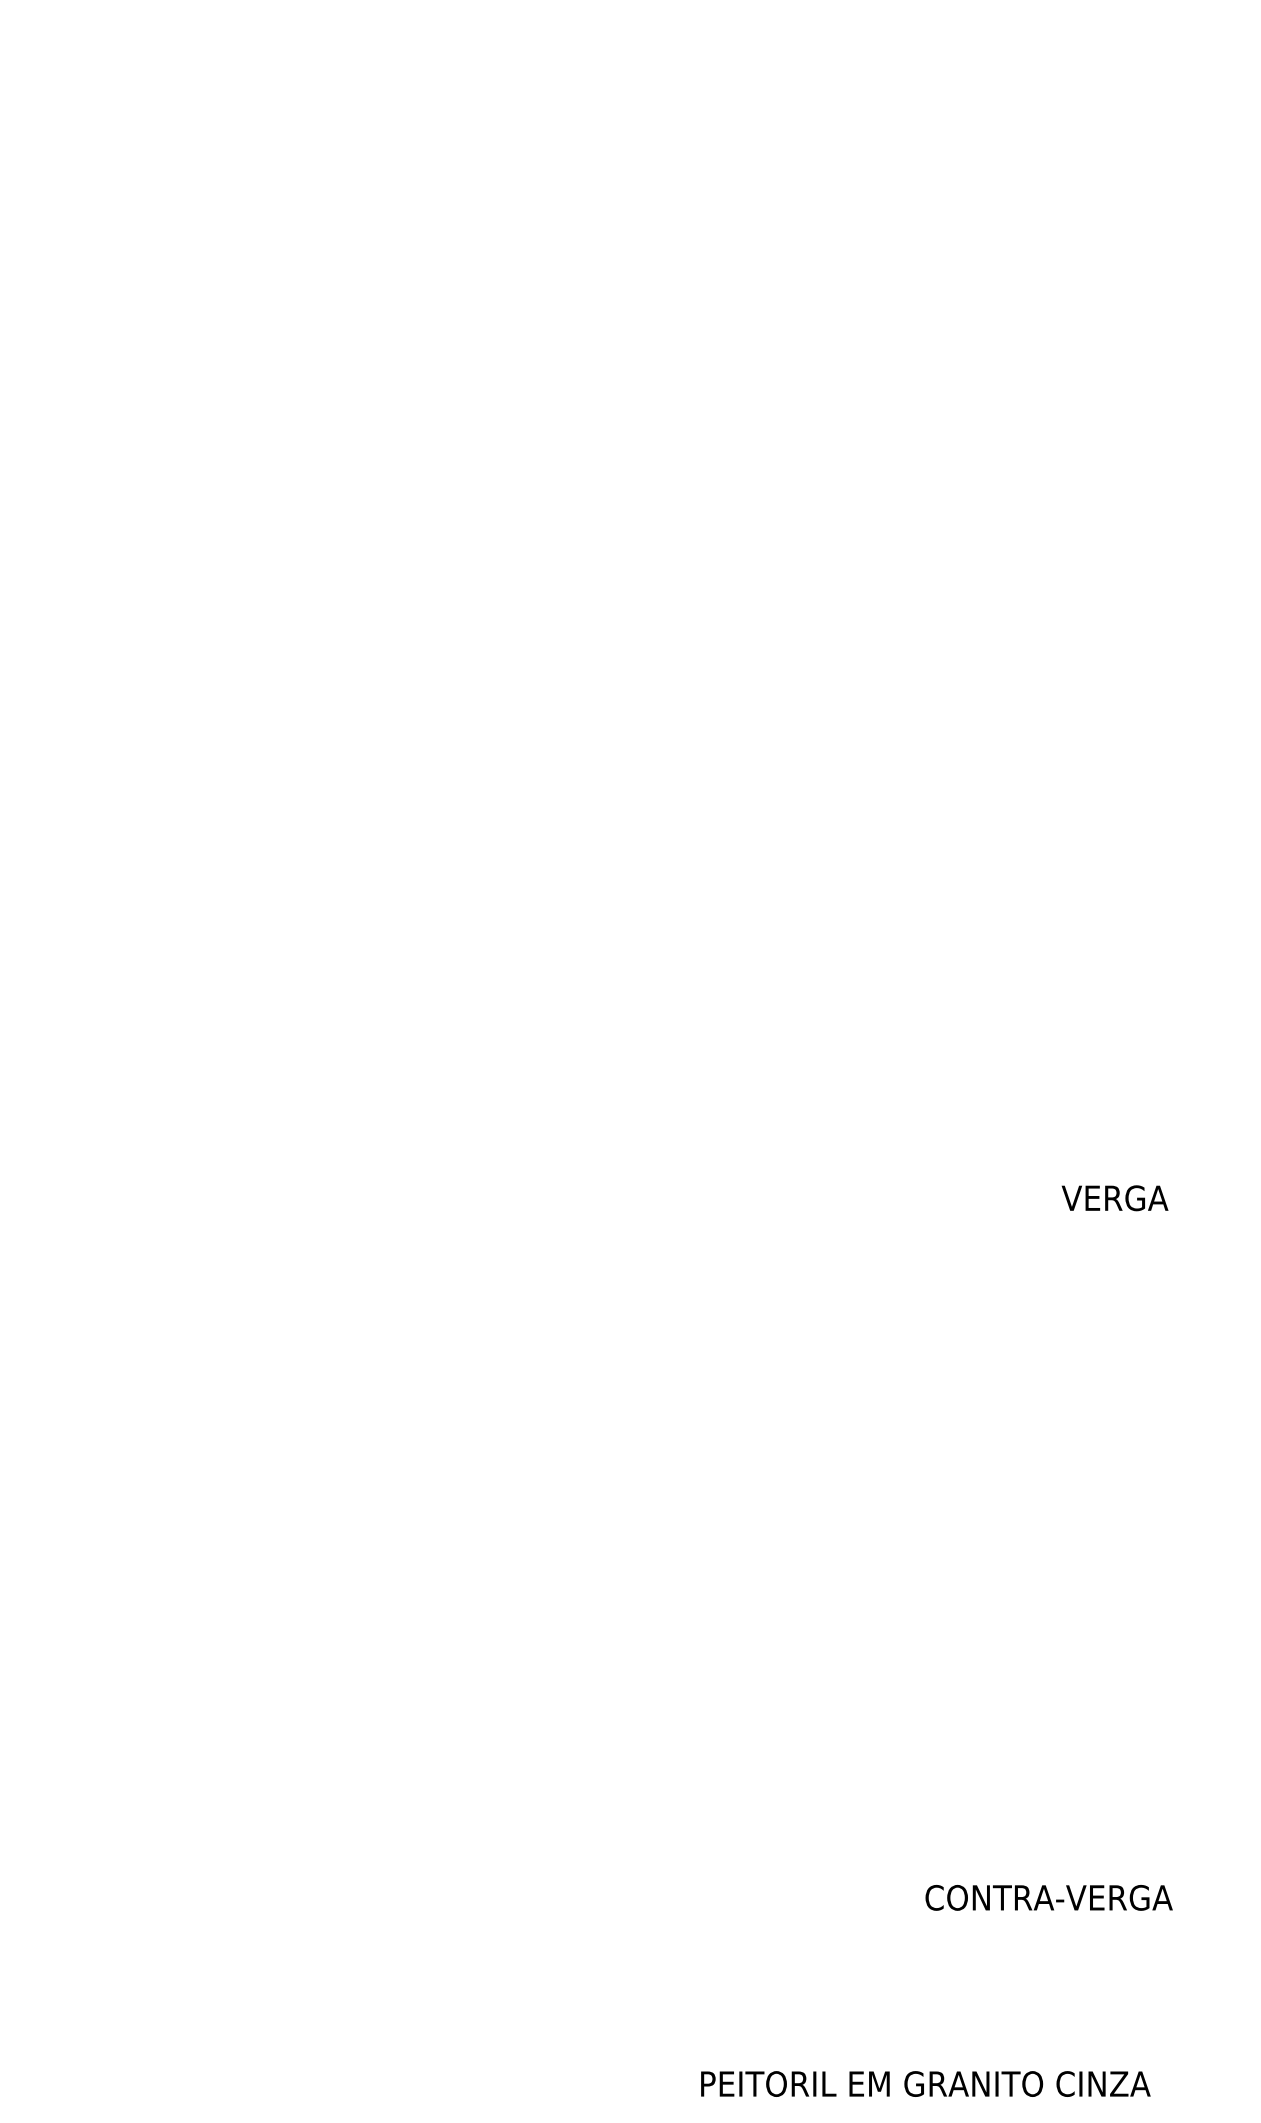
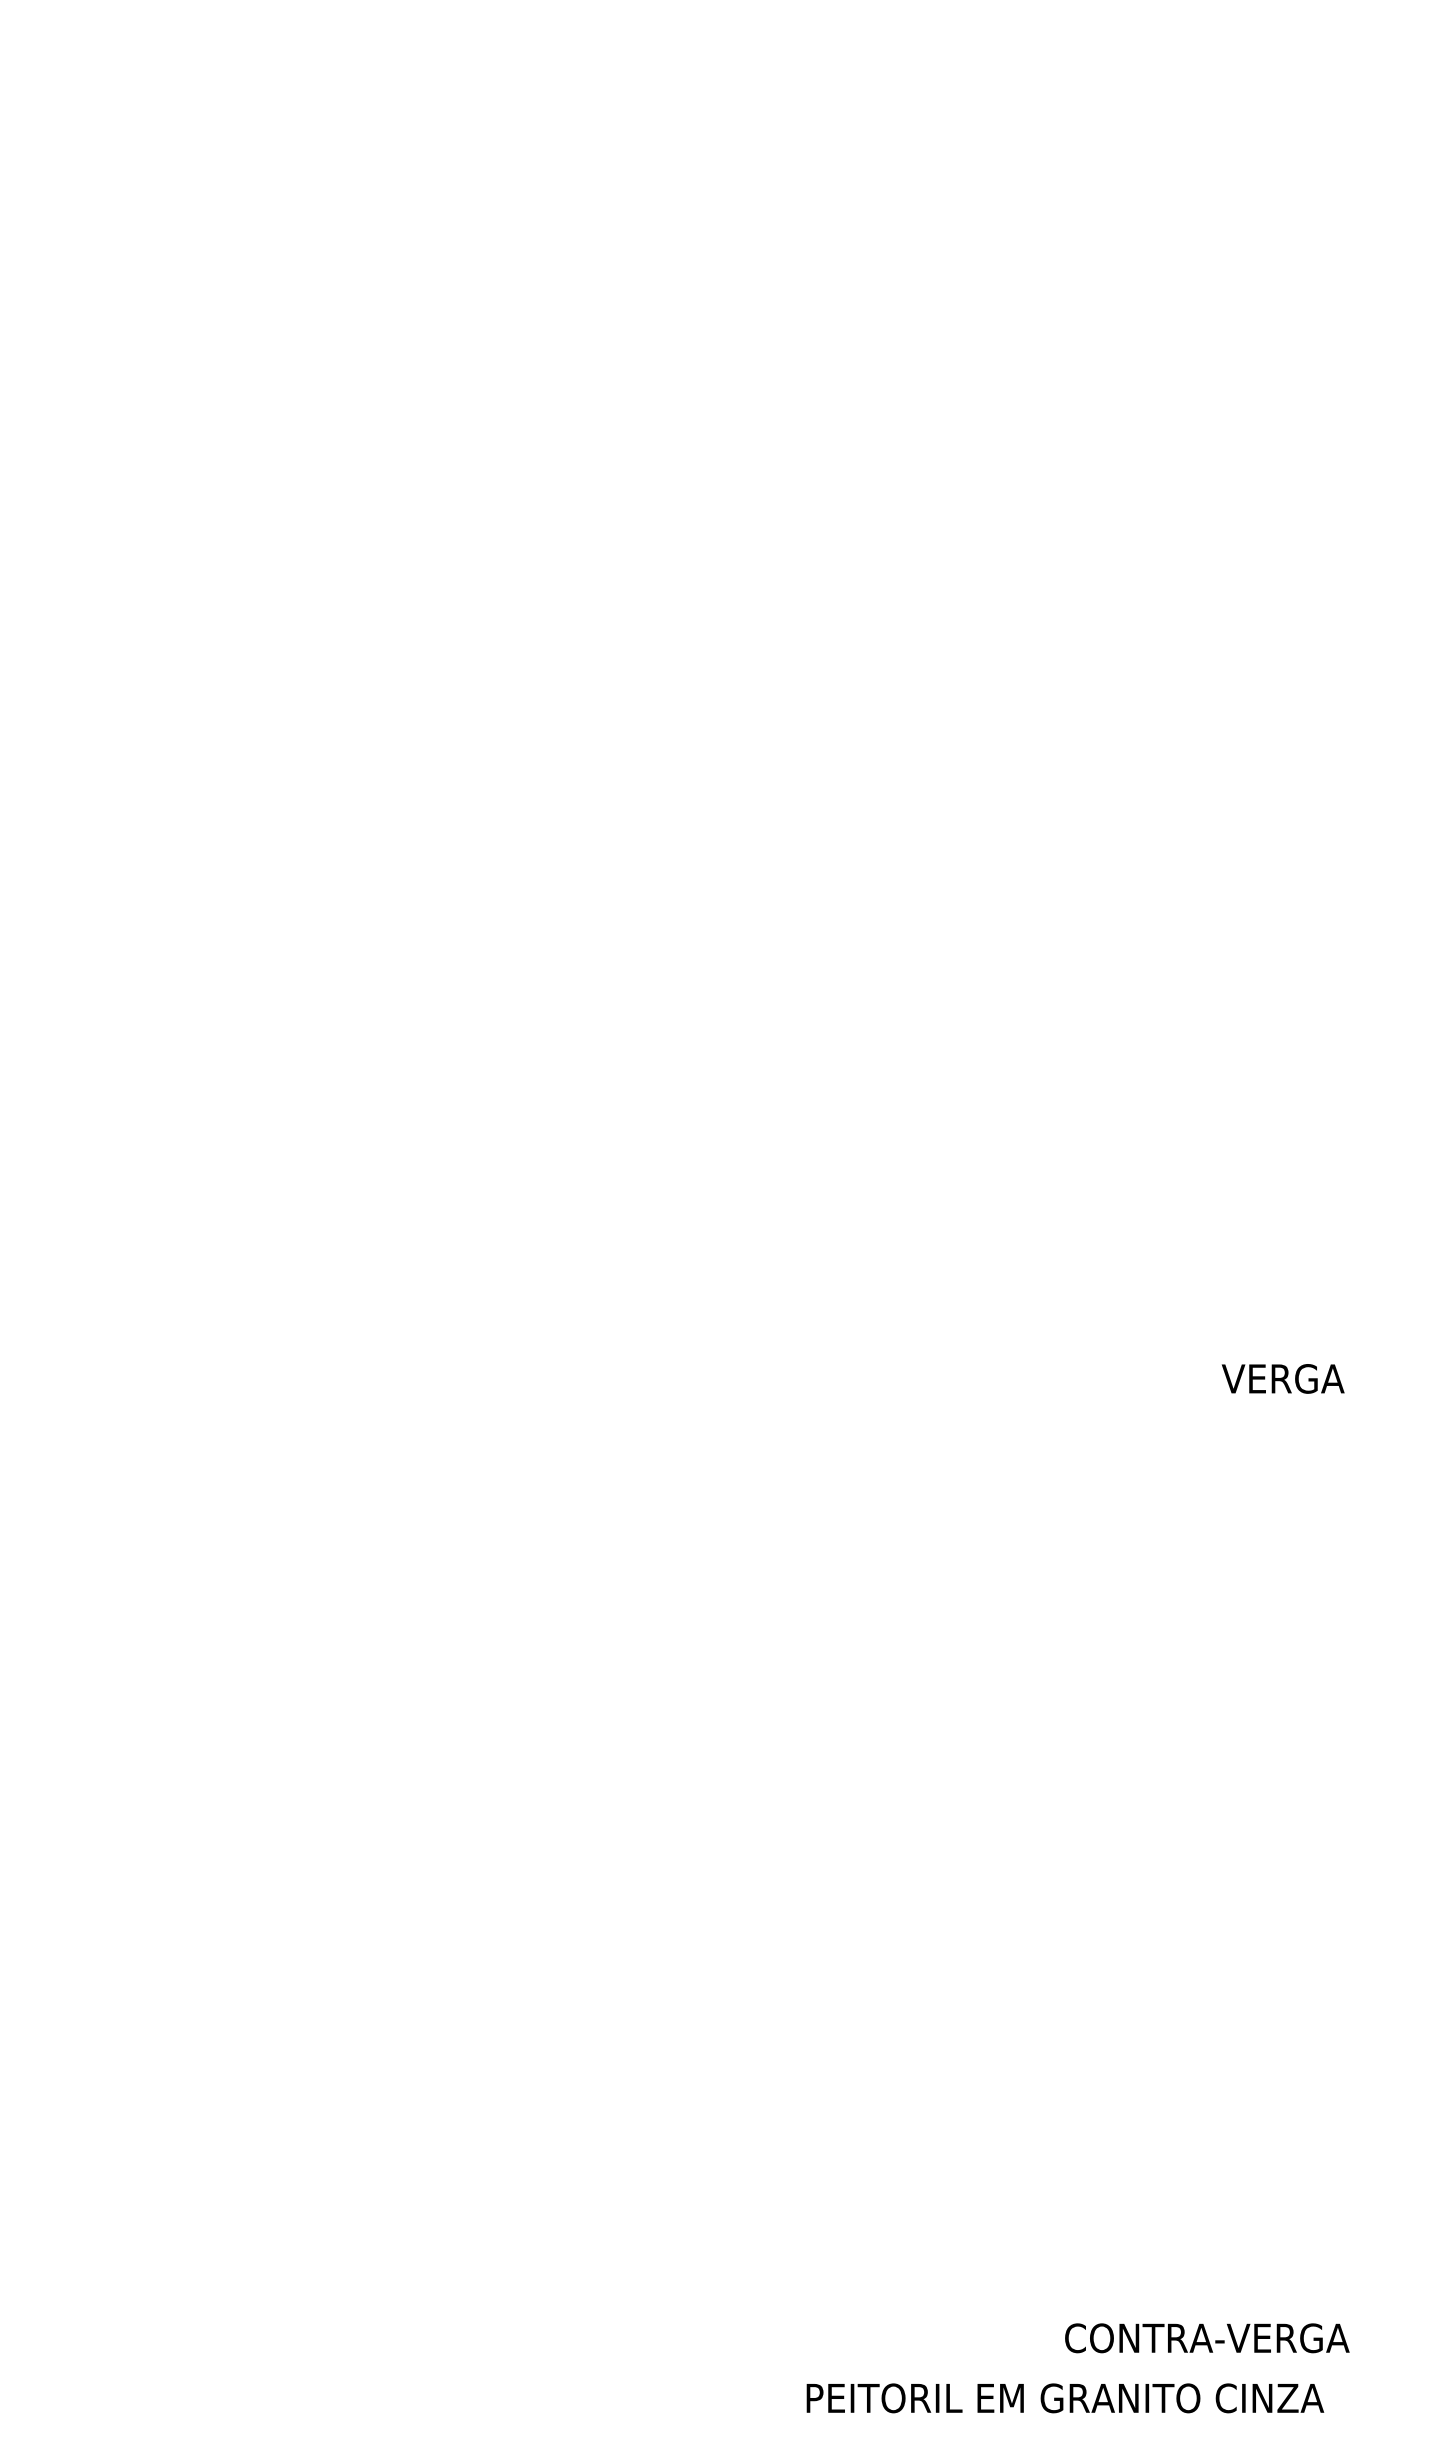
text: (1048, 1897) -> (1206, 2337), moved

